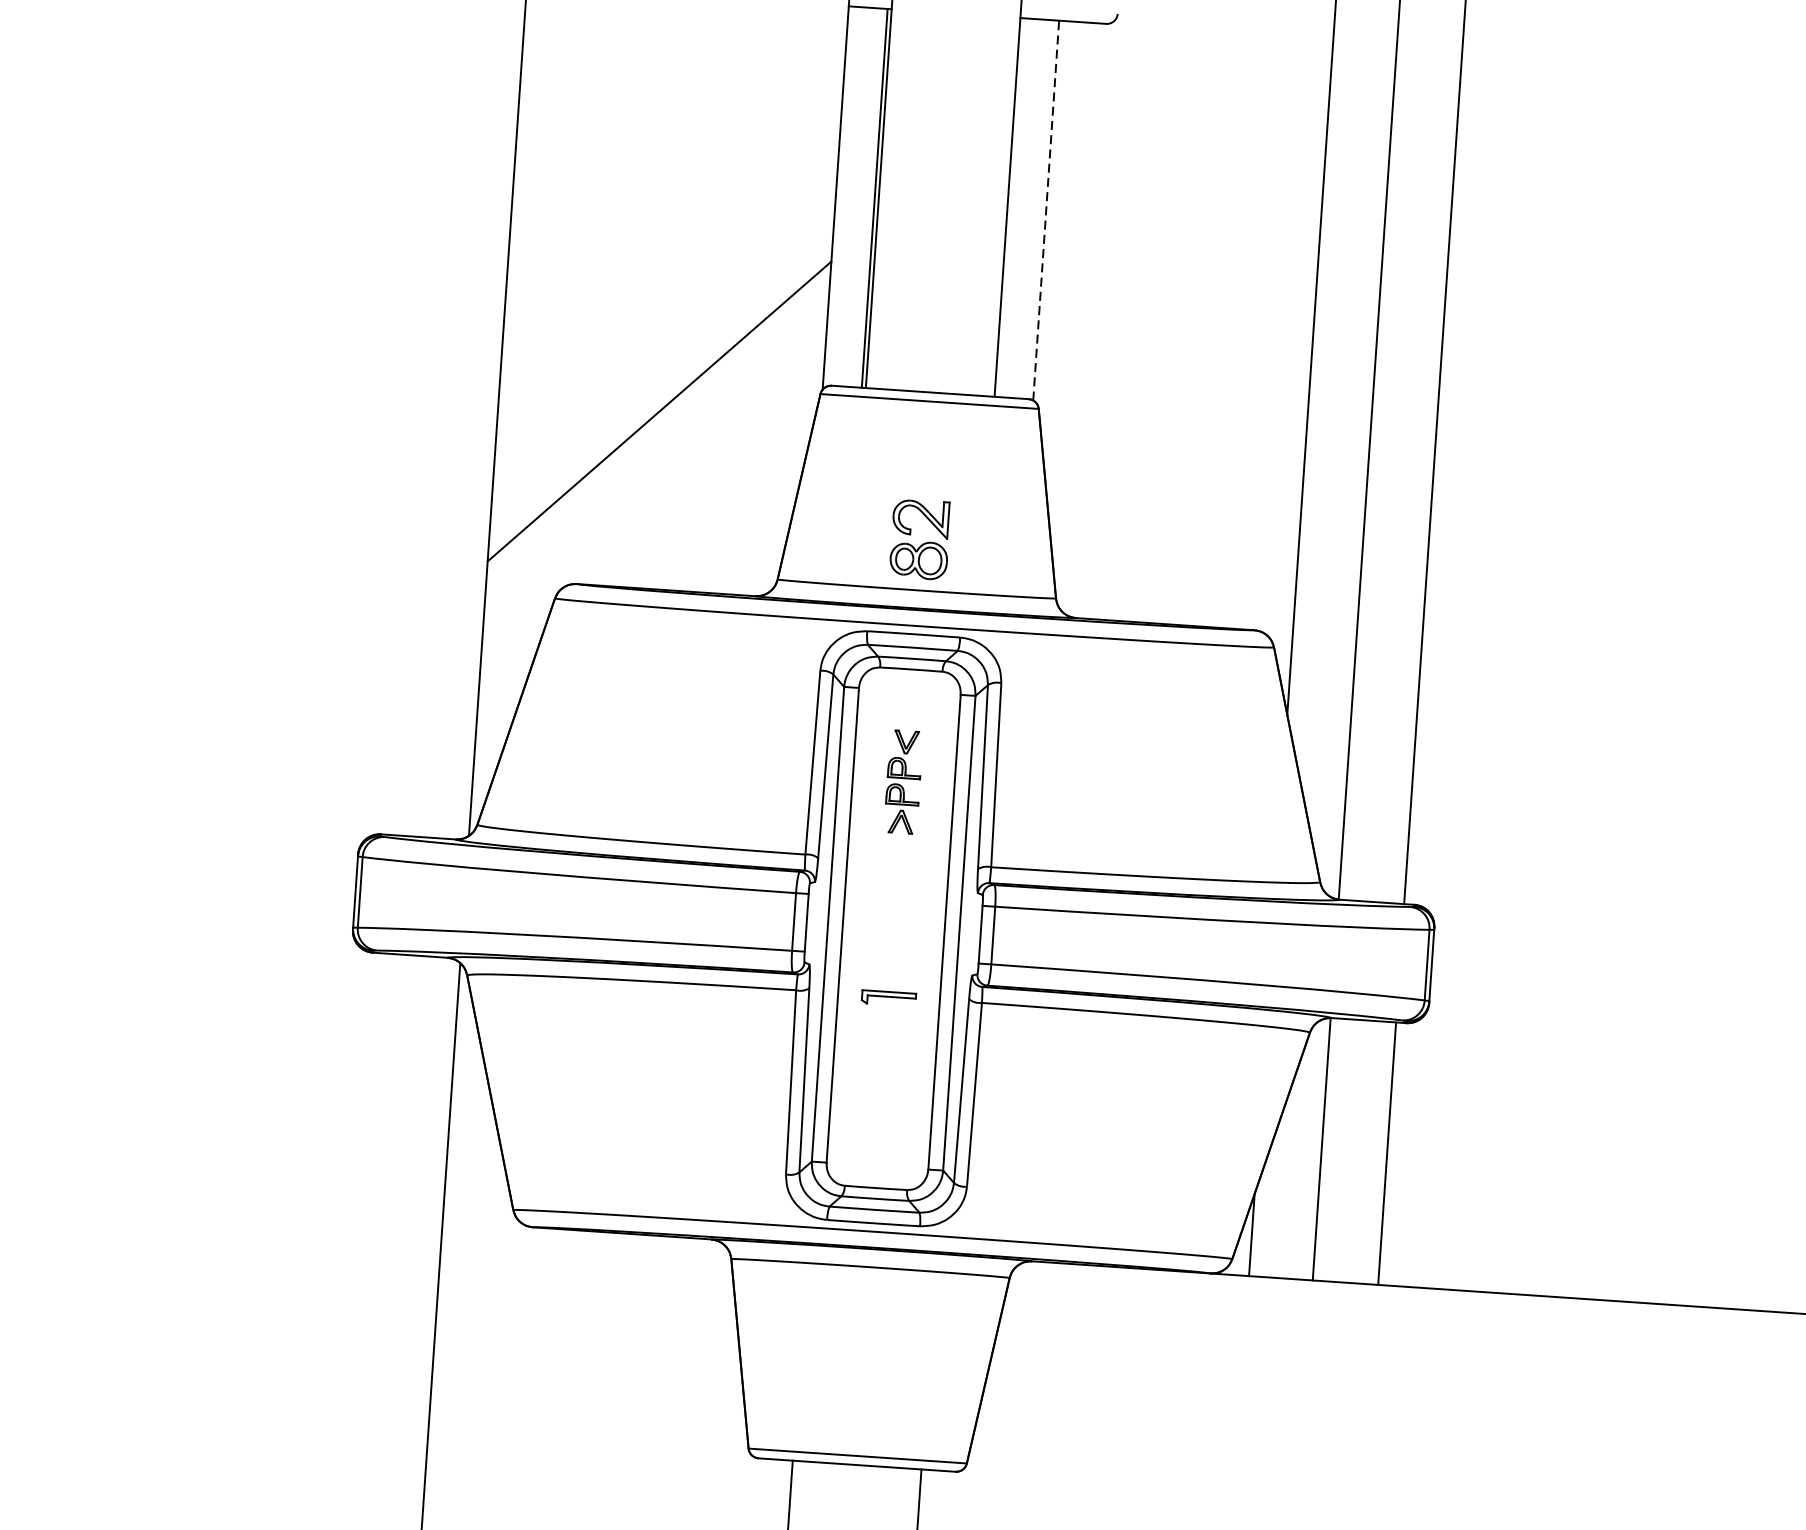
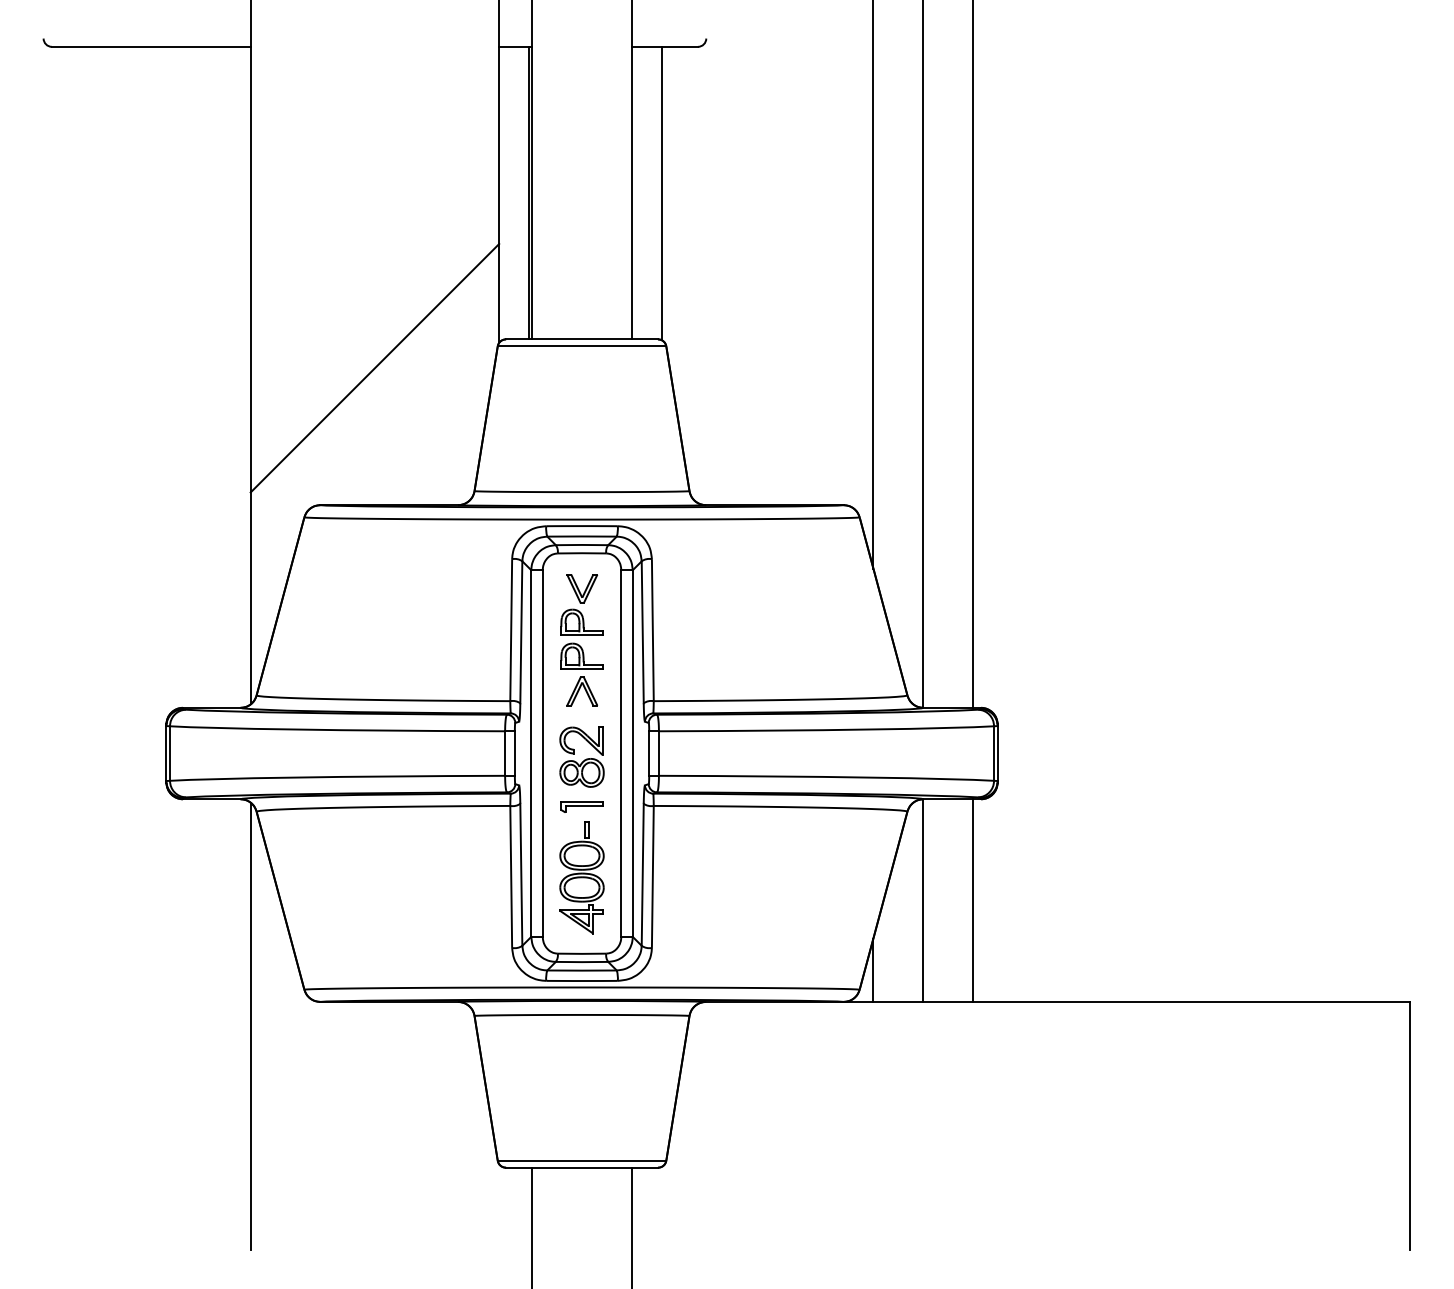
line: (1046, 210) -> (661, 193), dashed -> solid
part: (919, 538) -> (581, 756), moved
part: (902, 782) -> (581, 640), size x1.67
part: (882, 1089) -> (581, 877), added

